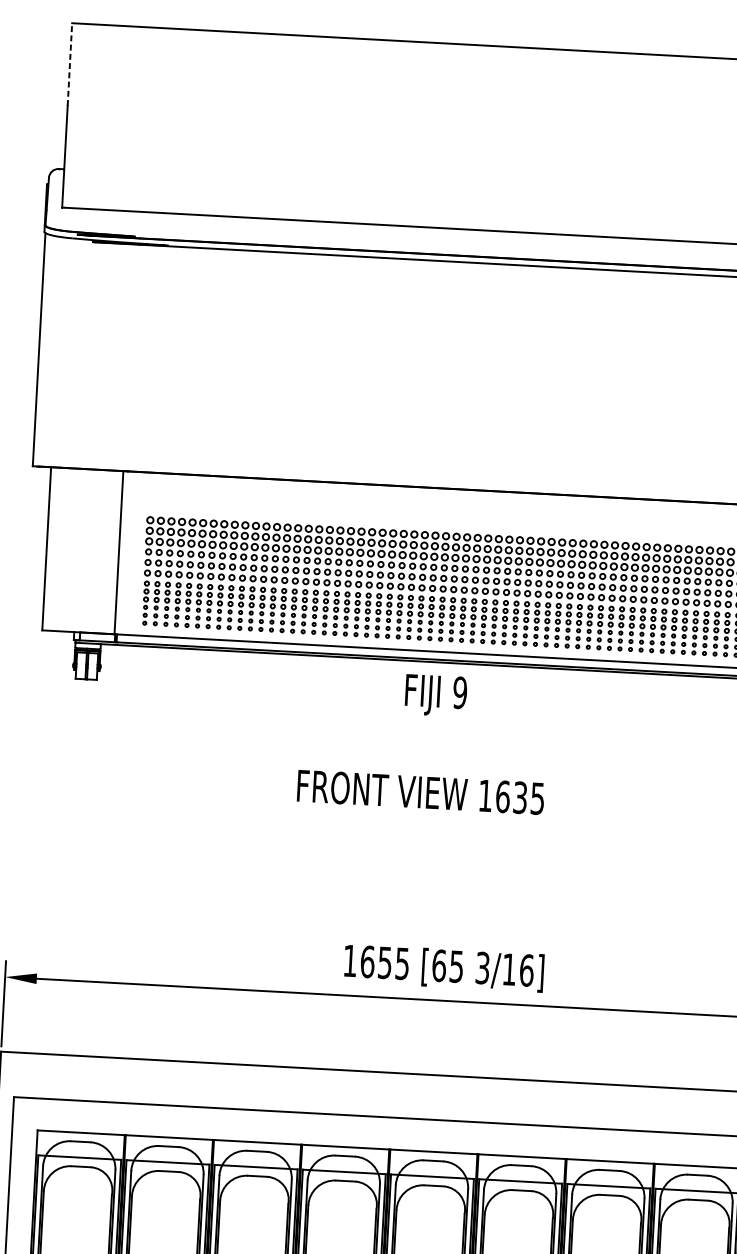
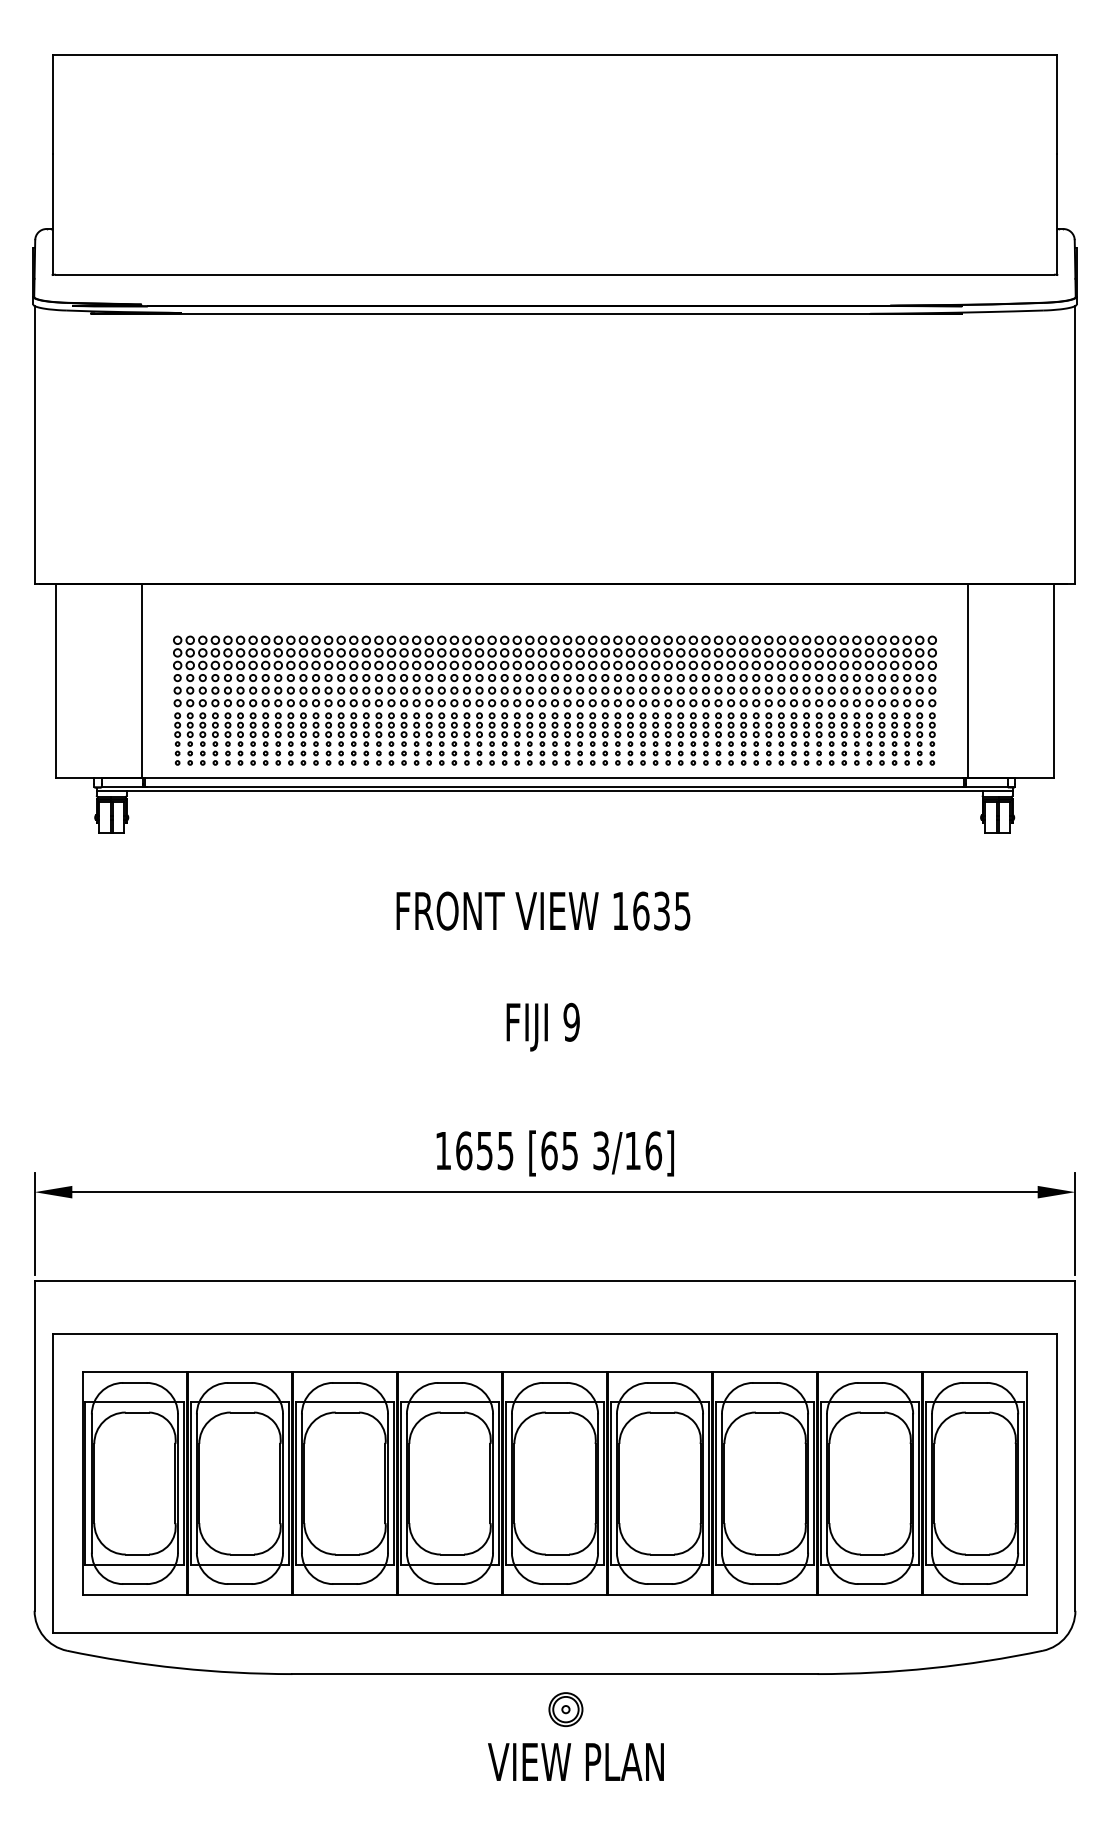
line: (69, 63) -> (52, 103), dashed -> solid
text: (435, 694) -> (542, 1026), moved
text: (420, 791) -> (543, 910), moved

